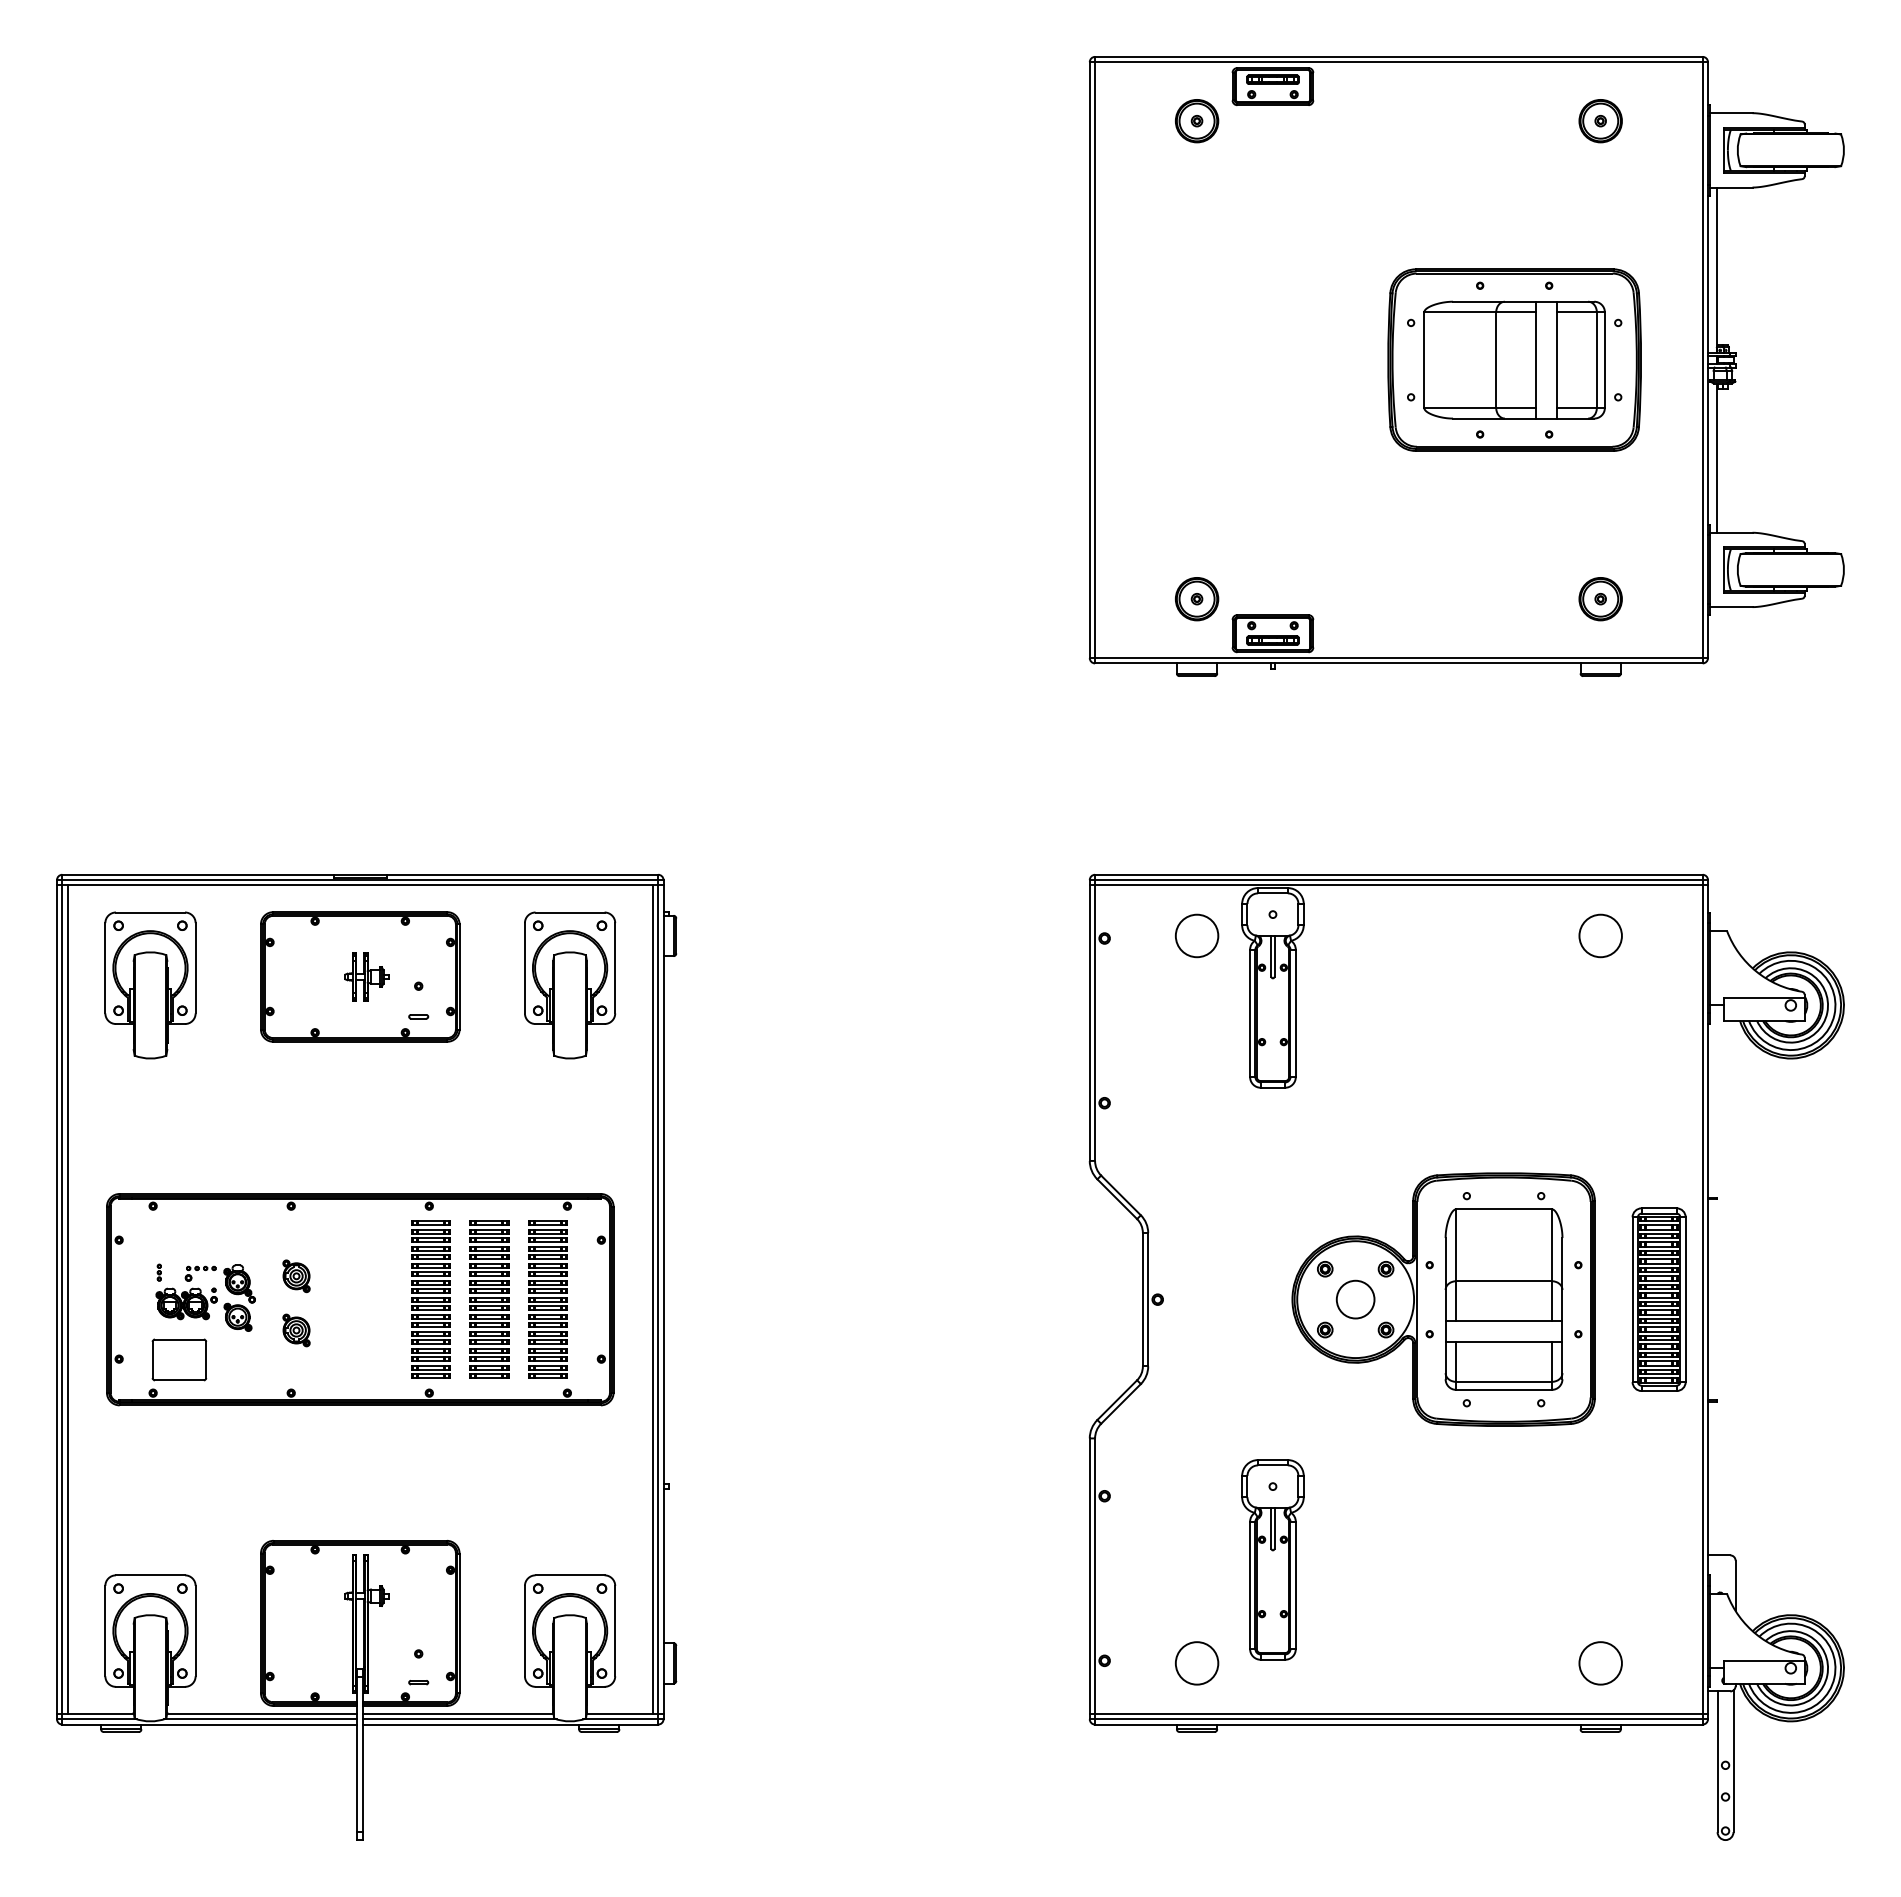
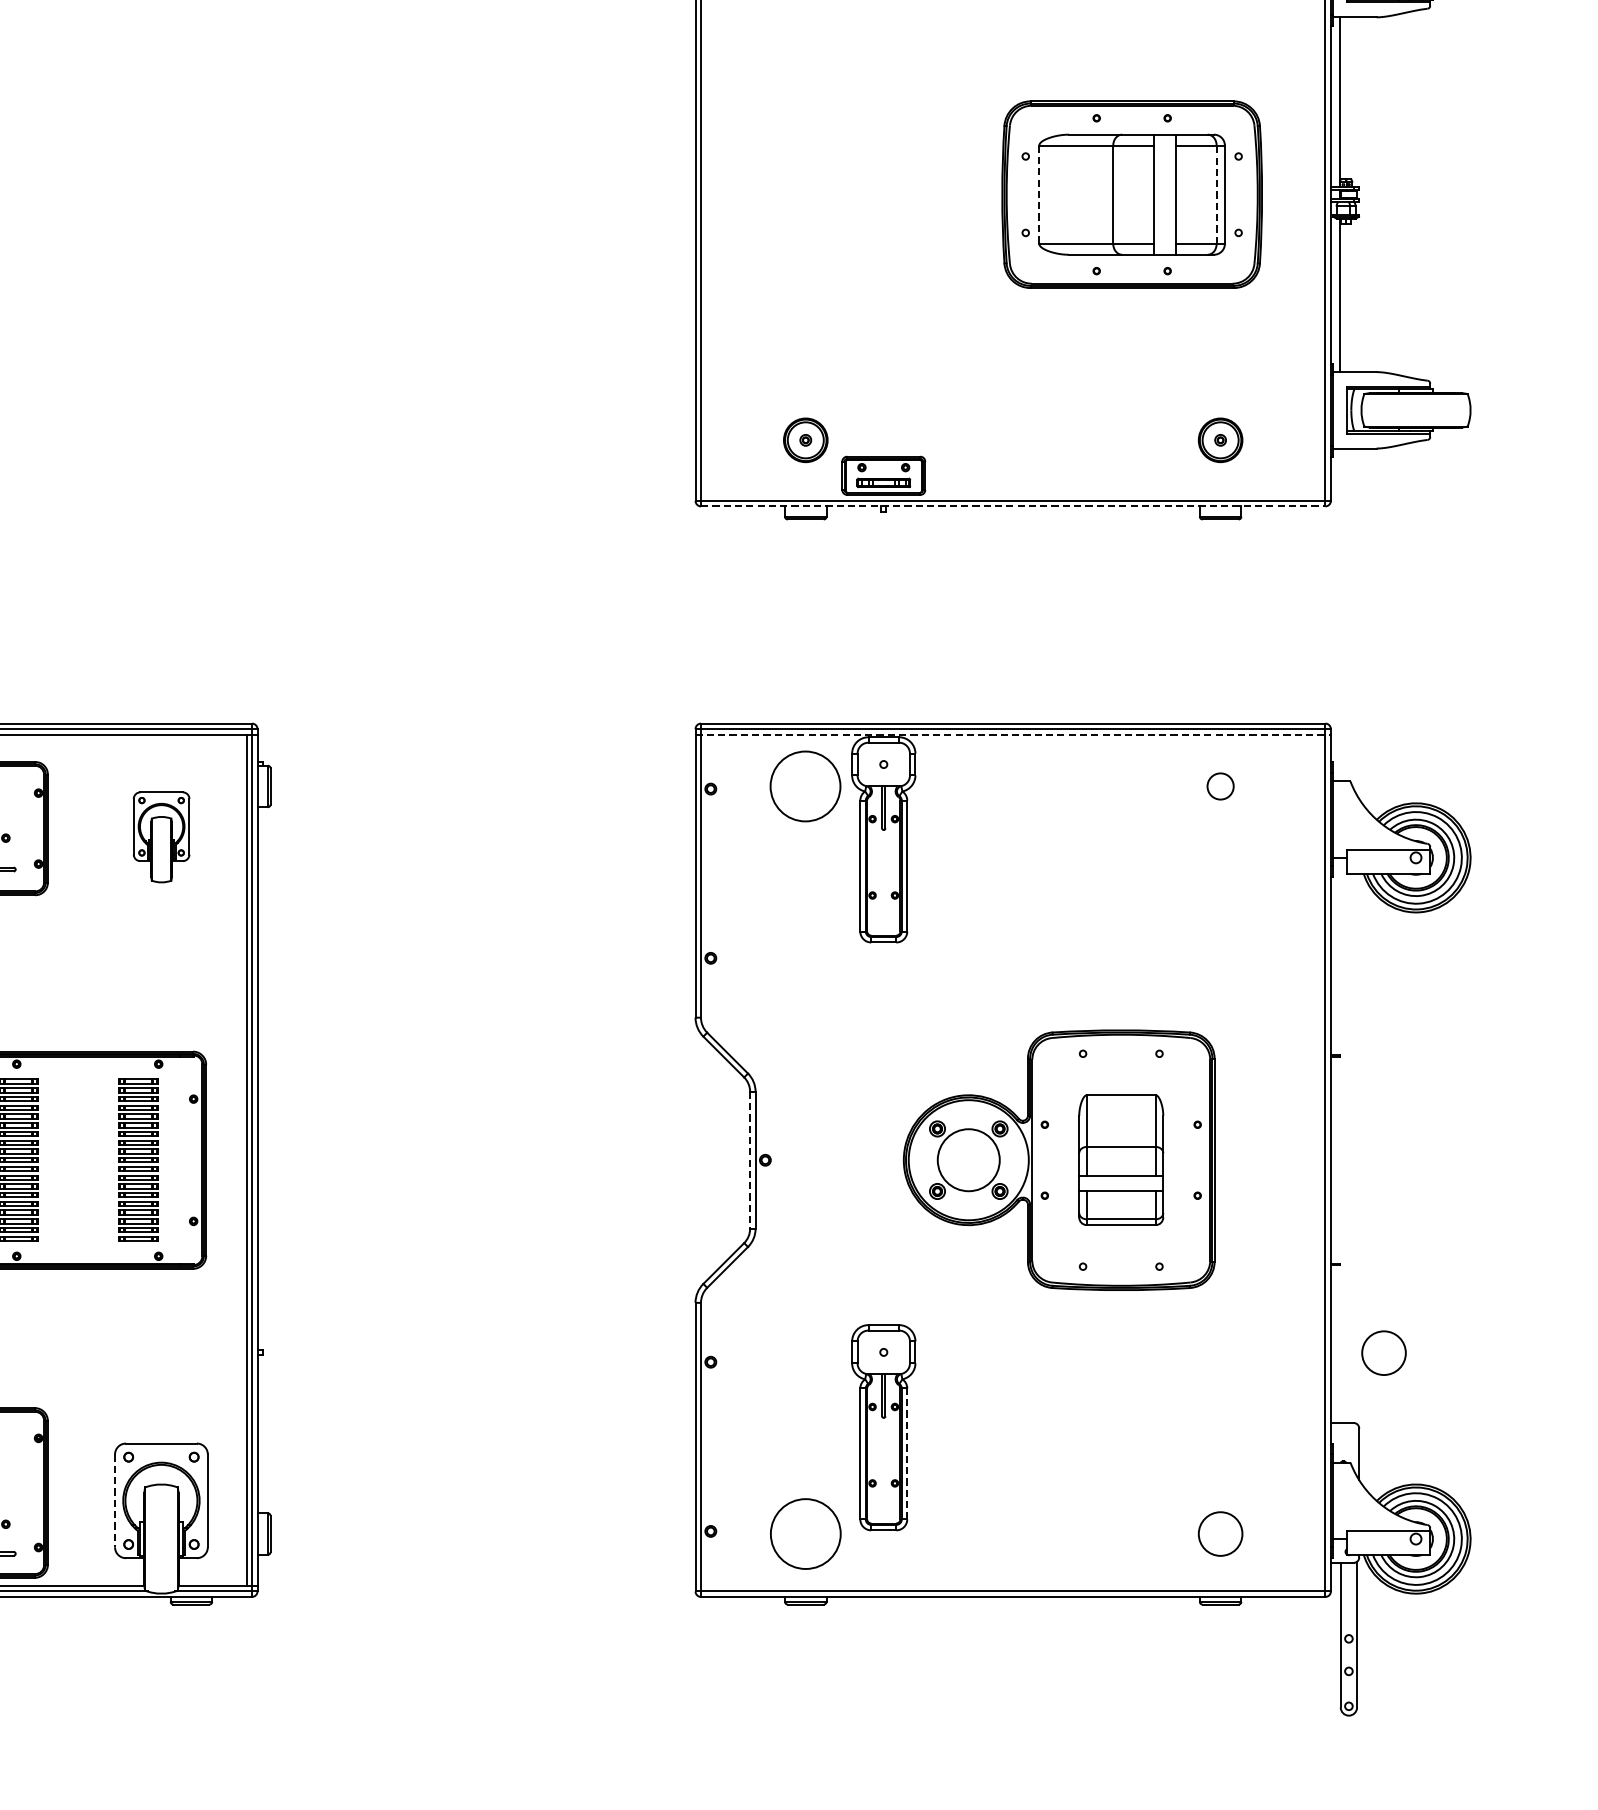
line: (1424, 360) -> (1039, 195), solid -> dashed
line: (1596, 360) -> (1216, 195), solid -> dashed
line: (1398, 663) -> (1012, 506), solid -> dashed
line: (1399, 885) -> (1013, 734), solid -> dashed
circle: (1197, 935) -> (806, 786), size x1.6
circle: (1600, 935) -> (1220, 786), size x0.6
part: (570, 985) -> (161, 837), size x0.6
part: (489, 1299) -> (78, 1160), removed
line: (1142, 1299) -> (749, 1160), solid -> dashed
circle: (1355, 1299) -> (968, 1160), size x1.6
part: (1503, 1299) -> (1120, 1160), size x0.7
part: (1658, 1299) -> (1280, 1160), removed
circle: (1759, 1487) -> (1383, 1353), added
line: (1295, 1585) -> (906, 1454), solid -> dashed
line: (524, 1631) -> (114, 1501), solid -> dashed
circle: (1196, 1663) -> (805, 1534), size x1.6
line: (1398, 1713) -> (1012, 1585), removed

